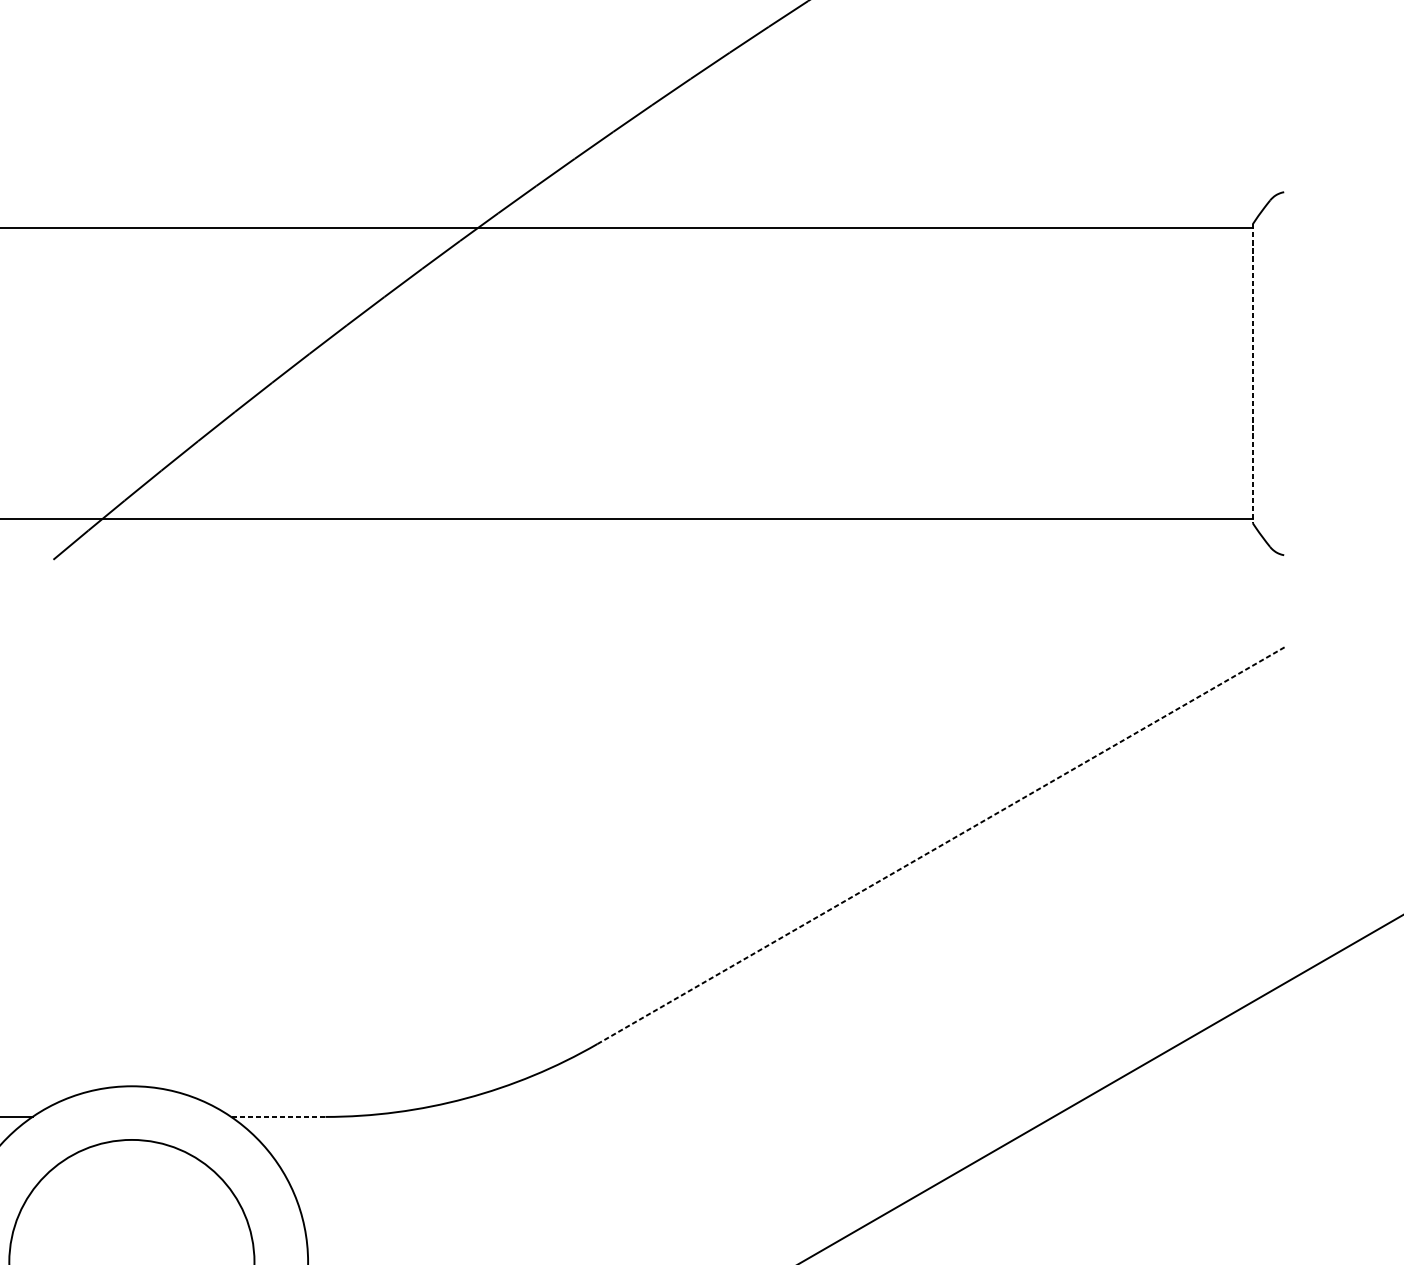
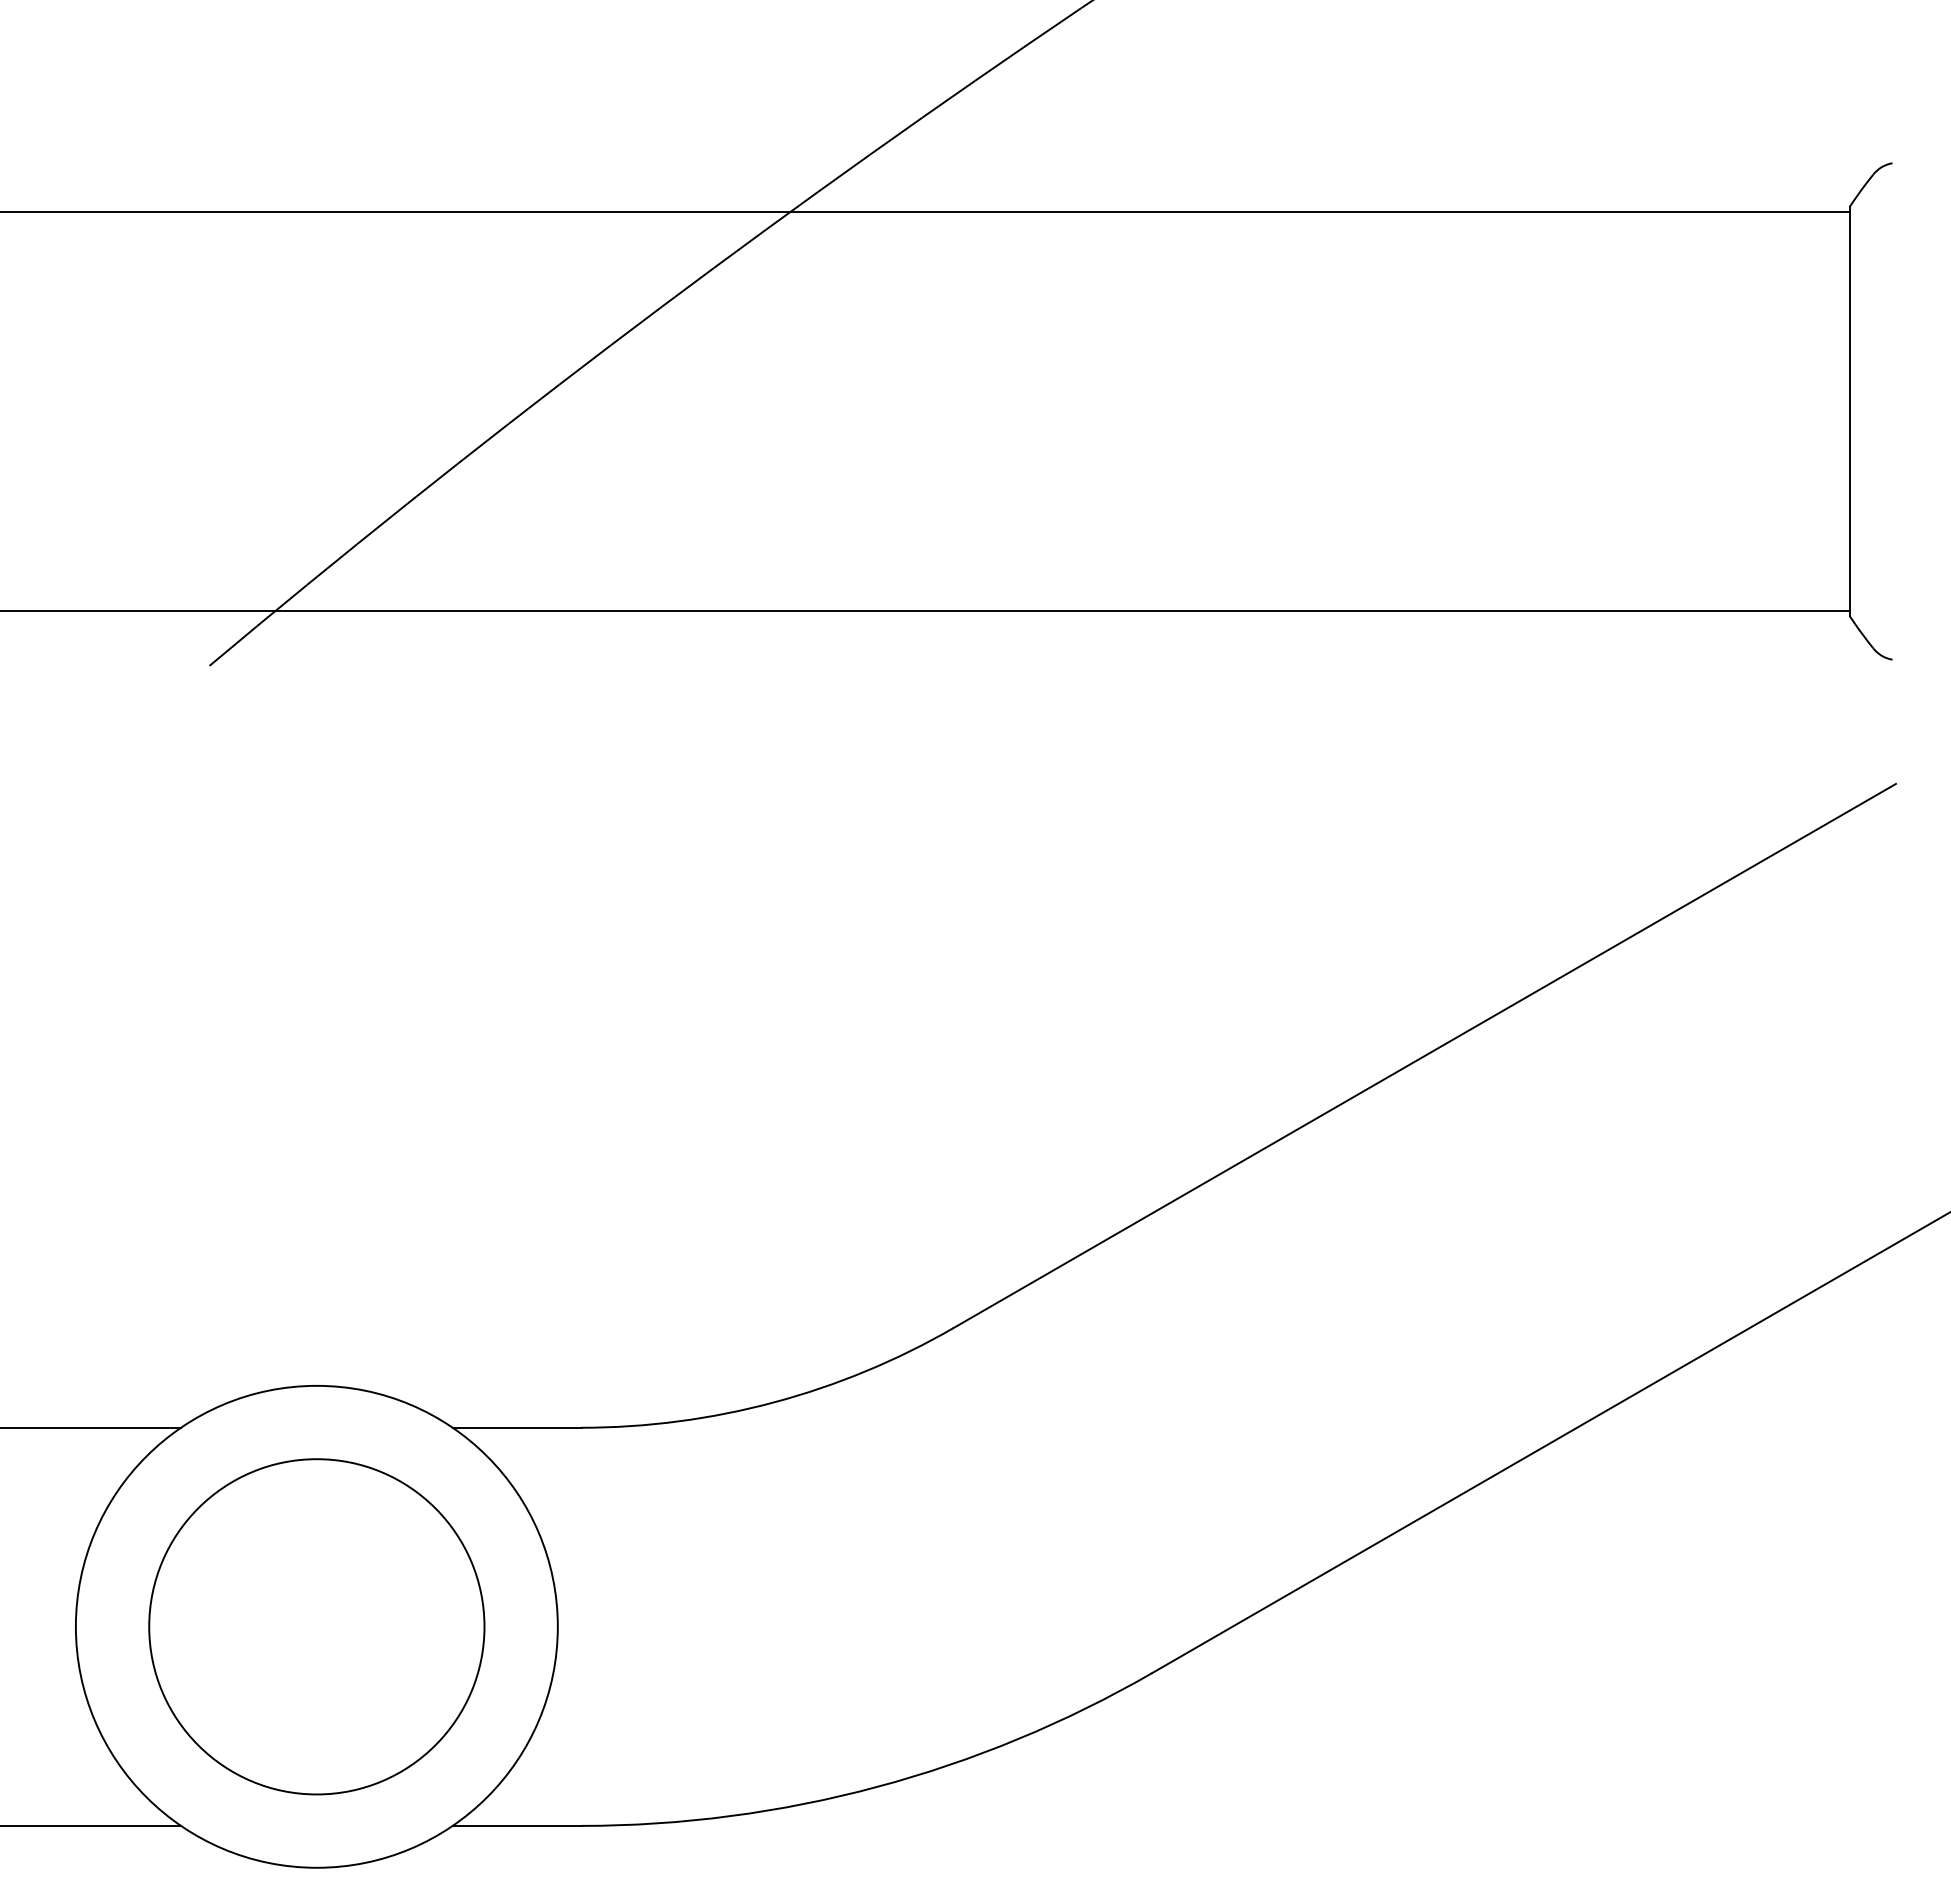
line: (1252, 373) -> (1849, 411), dashed -> solid
line: (942, 844) -> (1425, 1055), dashed -> solid
line: (277, 1116) -> (516, 1427), dashed -> solid

